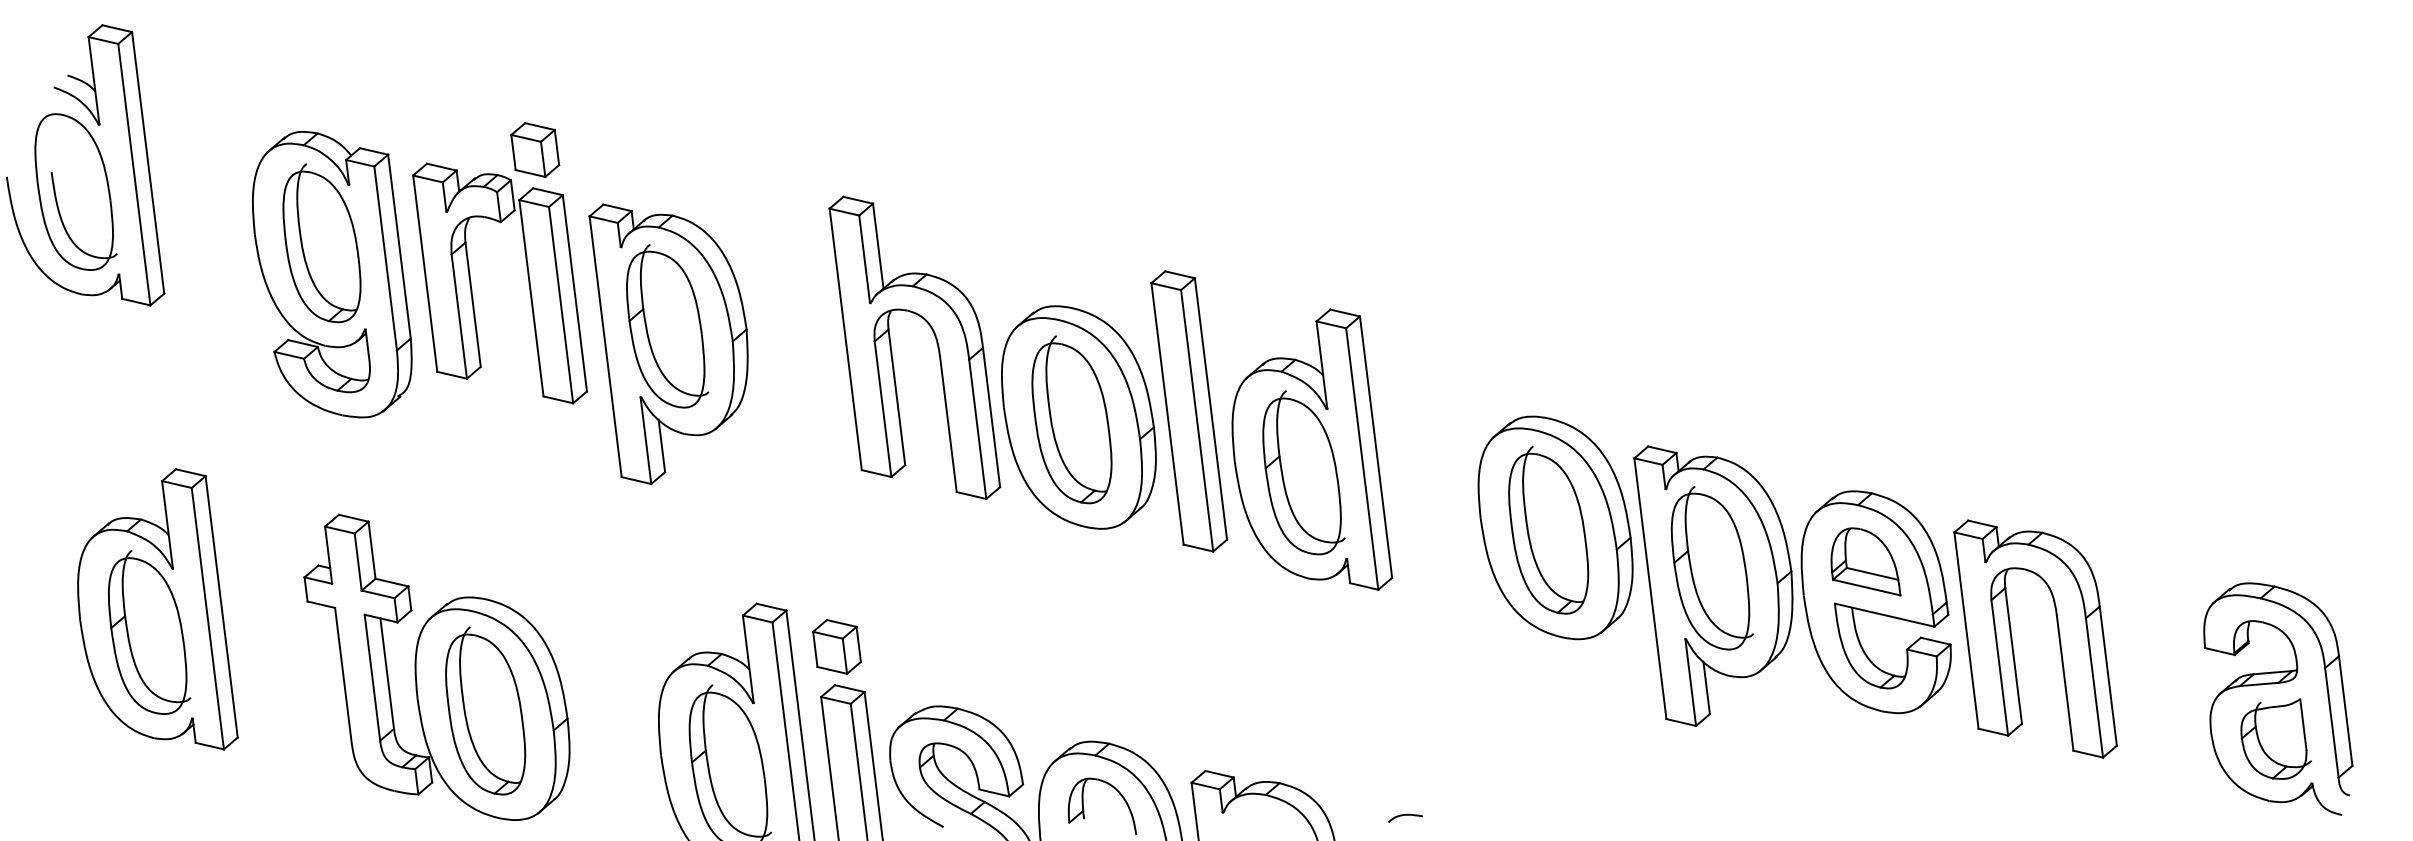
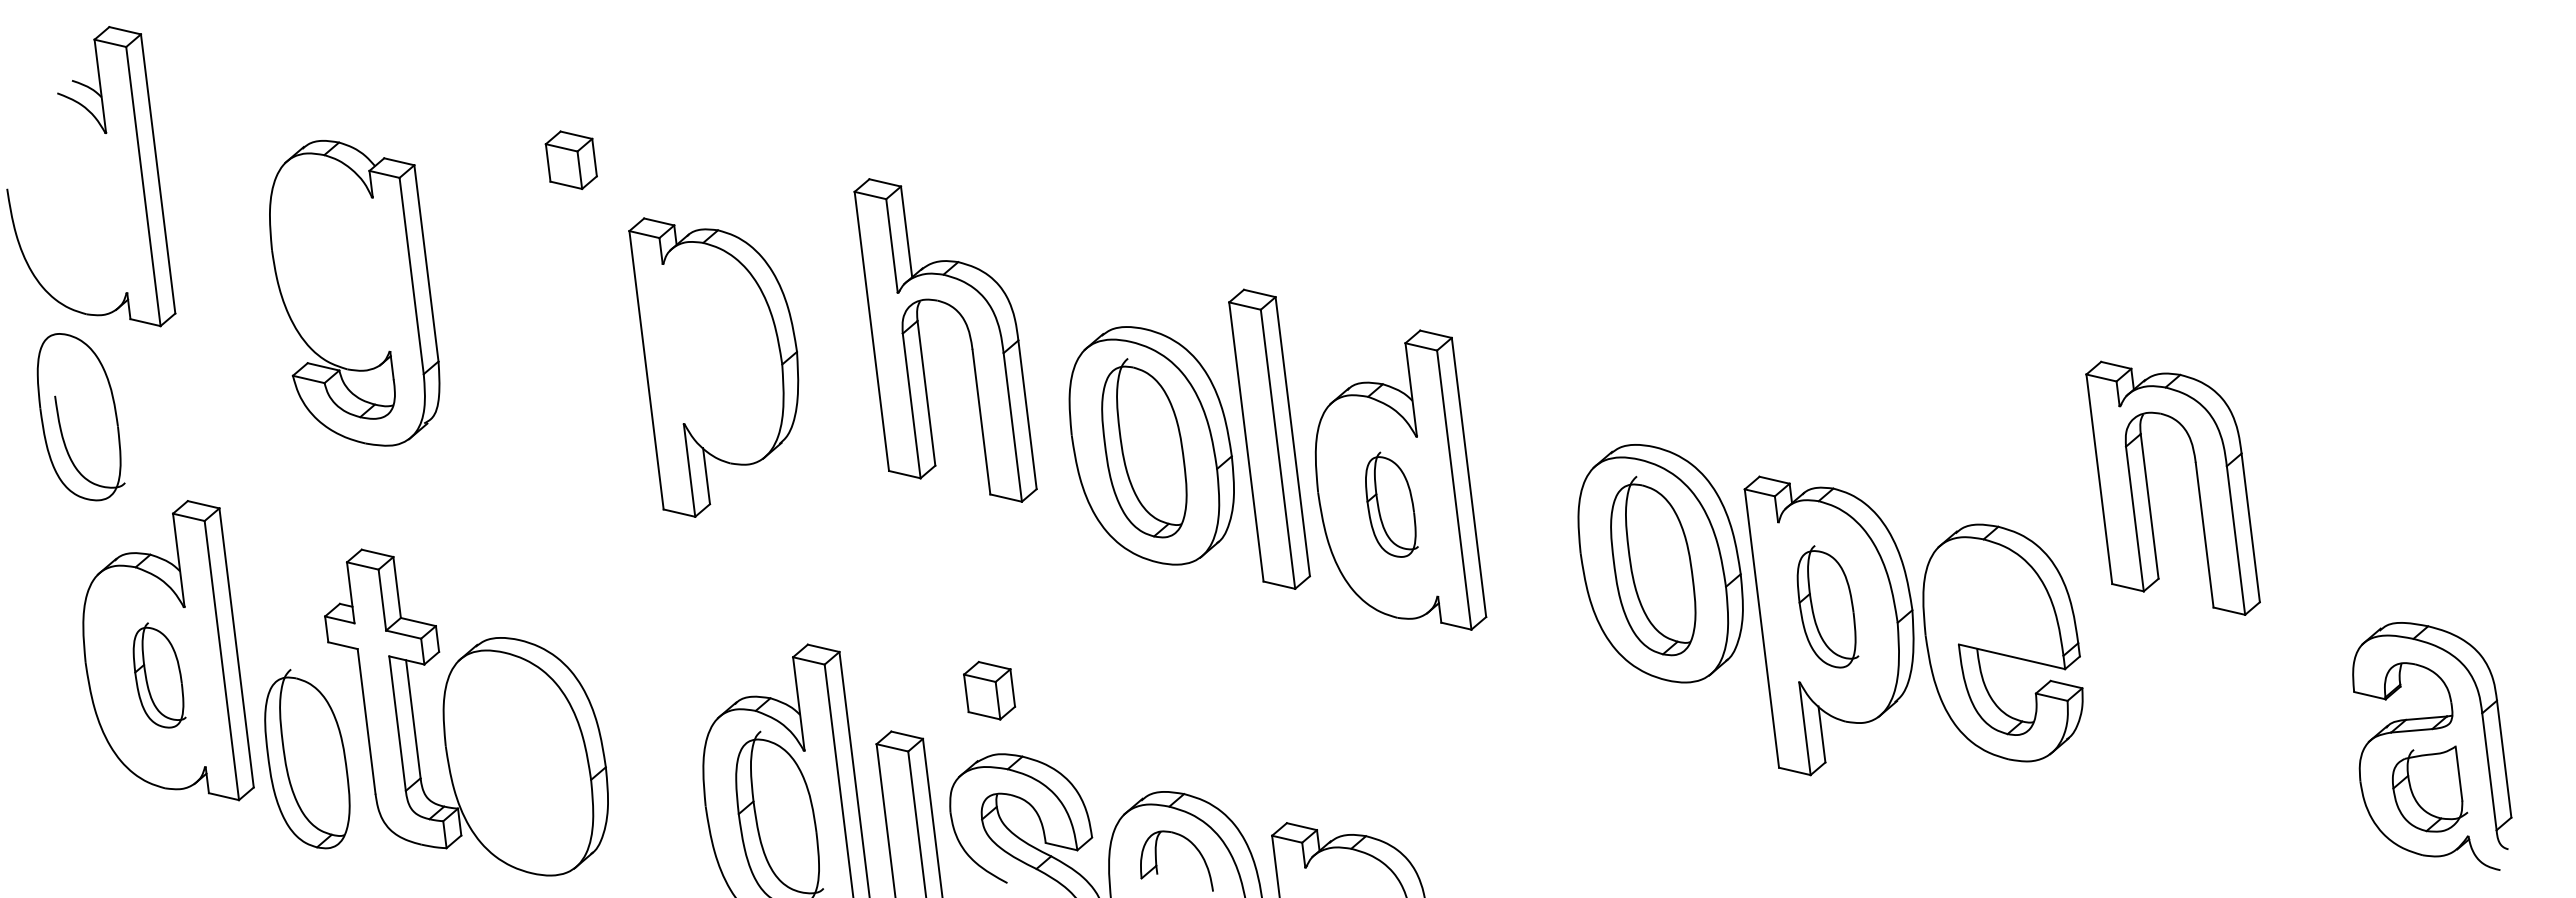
part: (75, 192) -> (80, 417), moved
part: (321, 242) -> (343, 259), removed
part: (471, 283) -> (503, 302), removed
part: (667, 326) -> (712, 348), removed
part: (936, 342) -> (968, 334), moved
part: (1303, 472) -> (1391, 504), size x0.6
part: (1865, 561) -> (1991, 599), removed
part: (1711, 568) -> (1827, 606), size x0.7
part: (149, 632) -> (159, 675), size x0.6
part: (2012, 638) -> (2148, 487), moved
part: (836, 646) -> (989, 690), moved
part: (485, 711) -> (307, 759), moved
curve: (1403, 816) -> (1498, 871), removed

